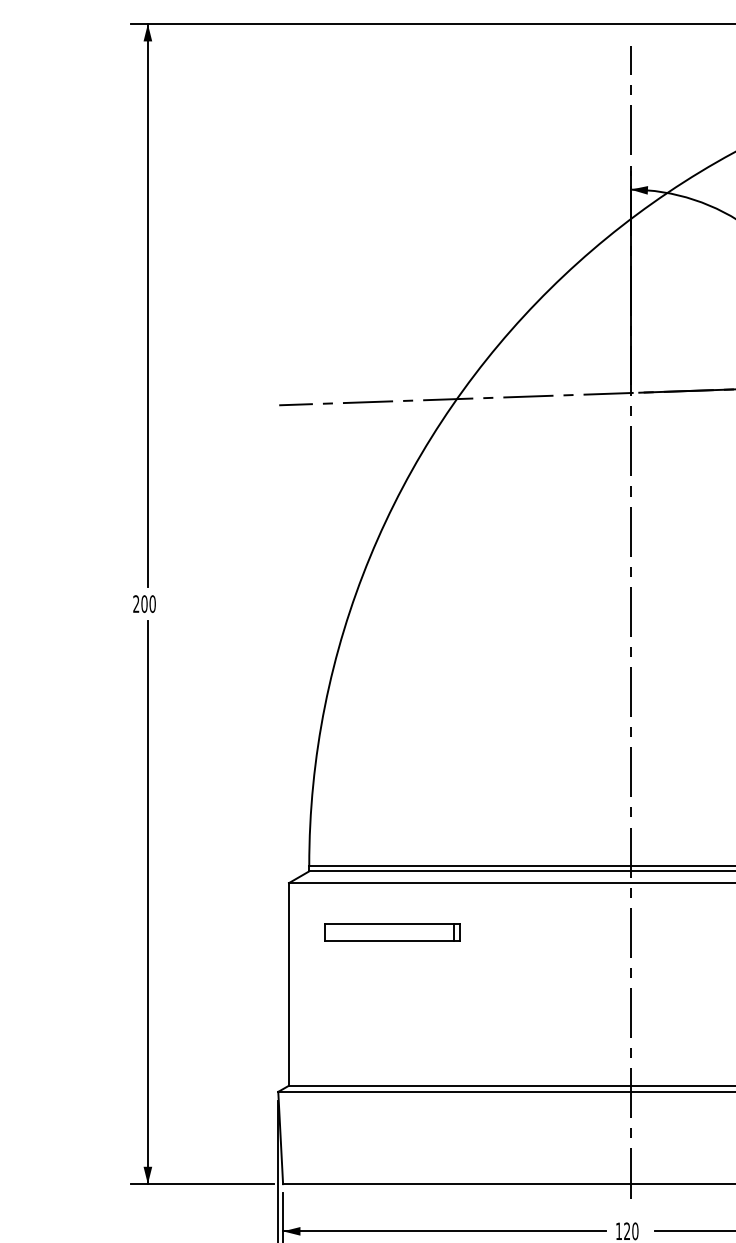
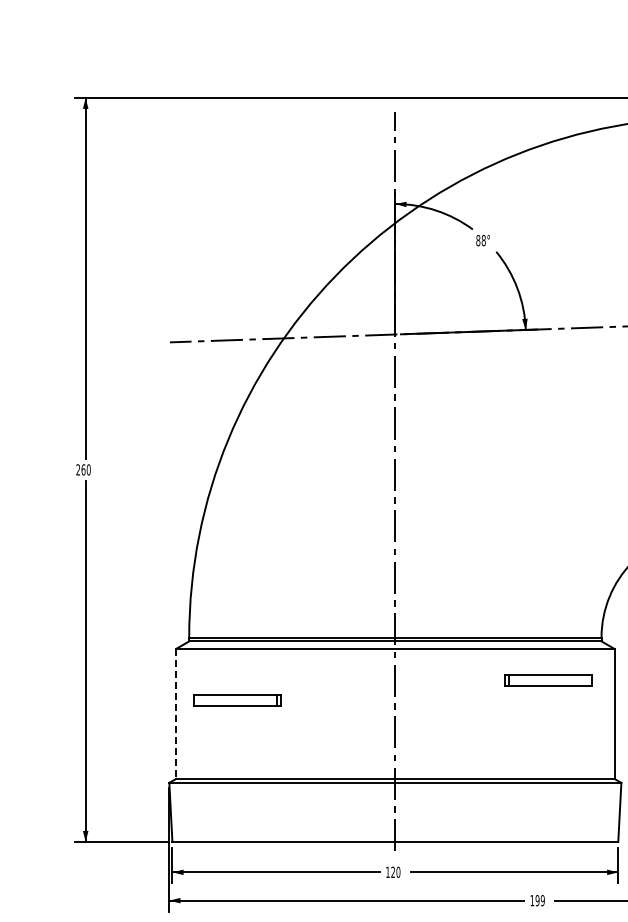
text: (144, 603) -> (83, 469), 200 -> 260
part: (392, 932) -> (237, 700), moved
line: (289, 985) -> (176, 714), solid -> dashed

